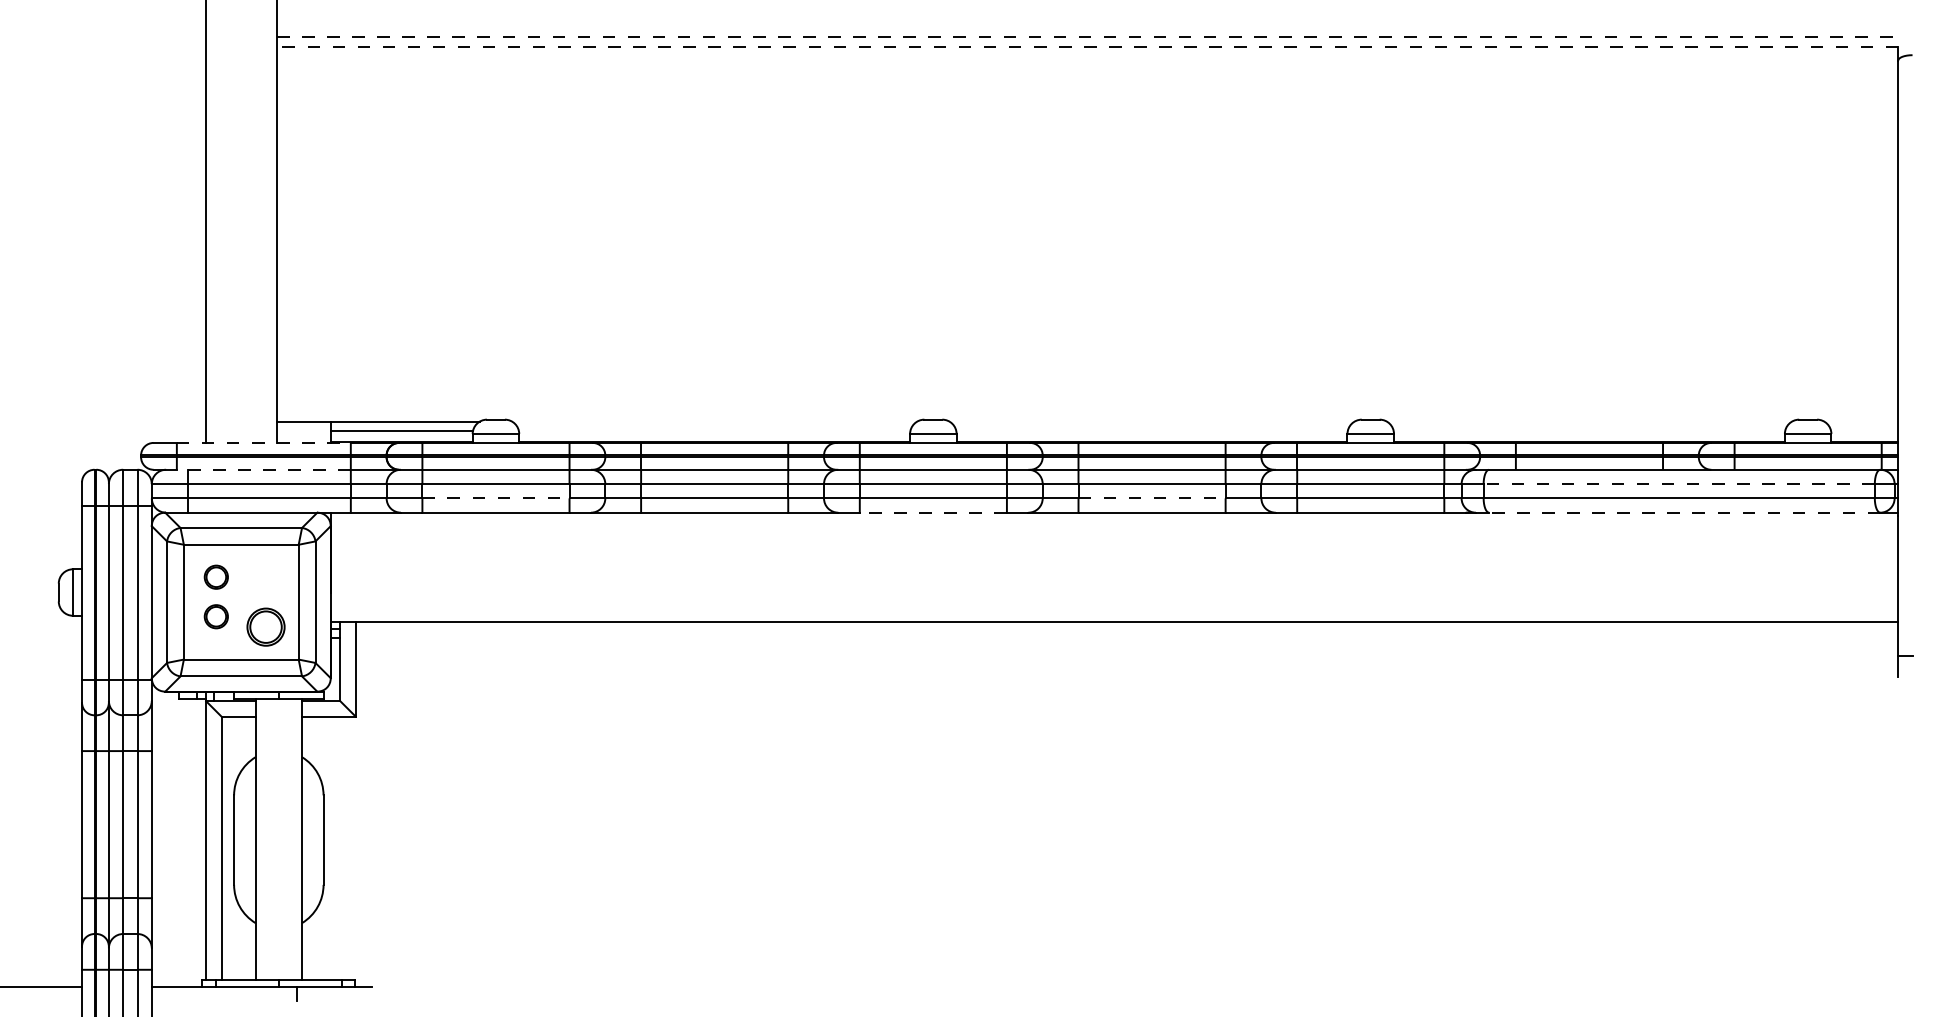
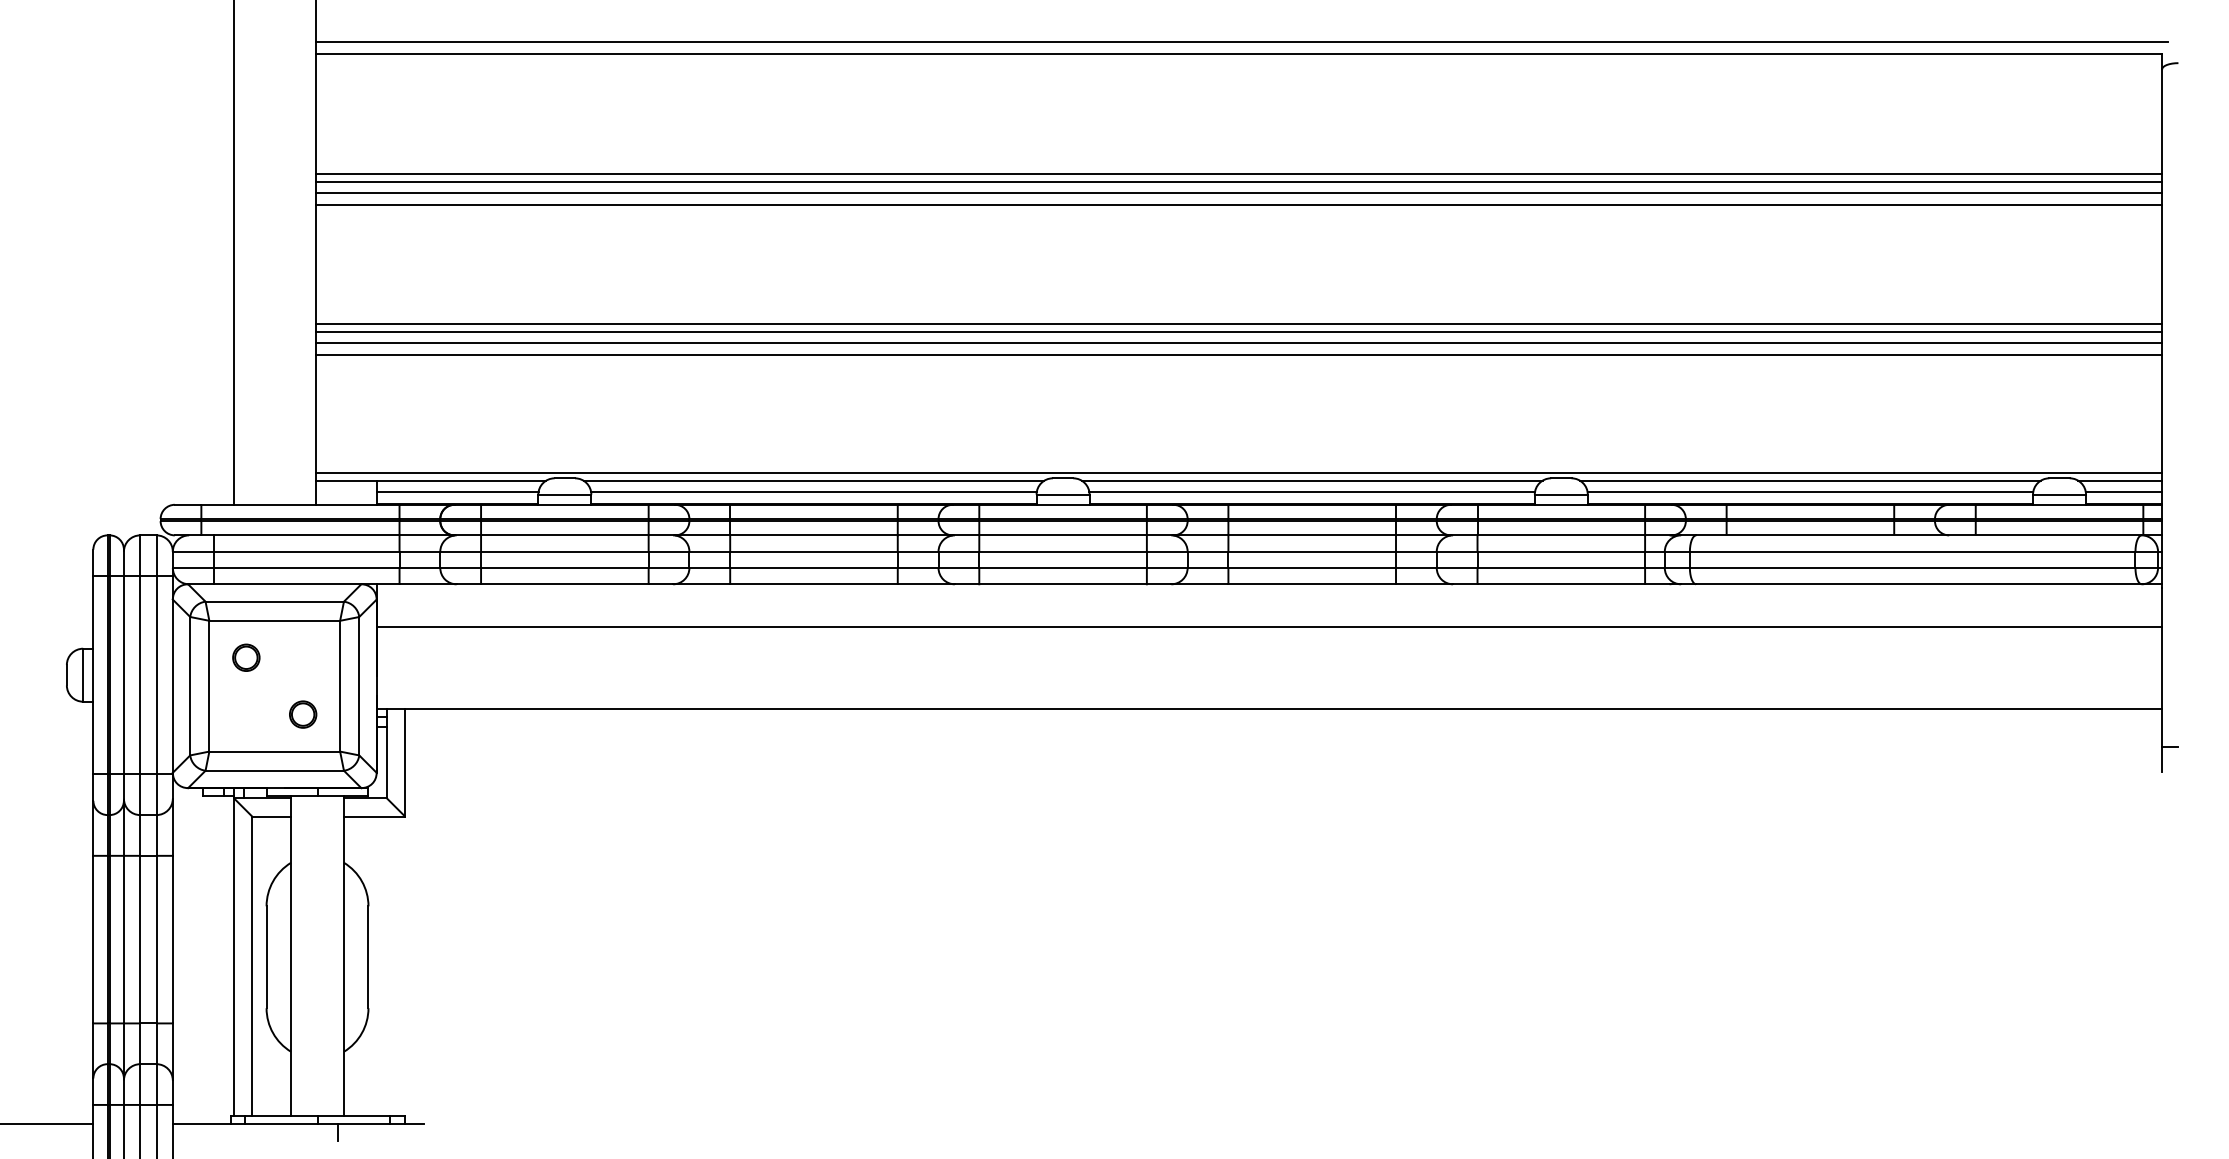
line: (1090, 37) -> (1242, 42), dashed -> solid
line: (1087, 47) -> (1238, 54), dashed -> solid
line: (1087, 152) -> (1238, 173), added
line: (1087, 159) -> (1238, 181), added
line: (1087, 168) -> (1238, 192), added
line: (1087, 180) -> (1238, 205), added
line: (1087, 283) -> (1238, 323), added
line: (1087, 290) -> (1238, 331), added
line: (1087, 300) -> (1238, 342), added
line: (1087, 311) -> (1238, 355), added
line: (1087, 415) -> (1238, 473), added
line: (714, 421) -> (813, 480), added
line: (1151, 421) -> (1311, 480), added
line: (1588, 421) -> (1809, 480), added
line: (1861, 421) -> (2120, 480), added
line: (714, 431) -> (813, 491), added
line: (1152, 431) -> (1312, 491), added
line: (1589, 431) -> (1810, 491), added
line: (1864, 431) -> (2123, 491), added
line: (263, 442) -> (300, 504), dashed -> solid
line: (263, 469) -> (299, 535), dashed -> solid
line: (1679, 483) -> (1912, 551), dashed -> solid
line: (495, 498) -> (564, 568), dashed -> solid
line: (1152, 498) -> (1312, 568), dashed -> solid
line: (933, 512) -> (1063, 584), dashed -> solid
line: (1684, 512) -> (1918, 584), dashed -> solid
line: (1114, 550) -> (1269, 627), added
part: (216, 616) -> (246, 702), removed
part: (266, 627) -> (303, 714), size x0.62

